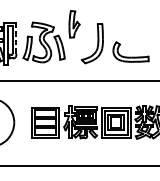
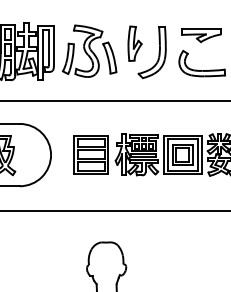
part: (74, 24) -> (134, 43), moved
part: (130, 30) -> (201, 35), added
line: (16, 38) -> (53, 46), dashed -> solid

